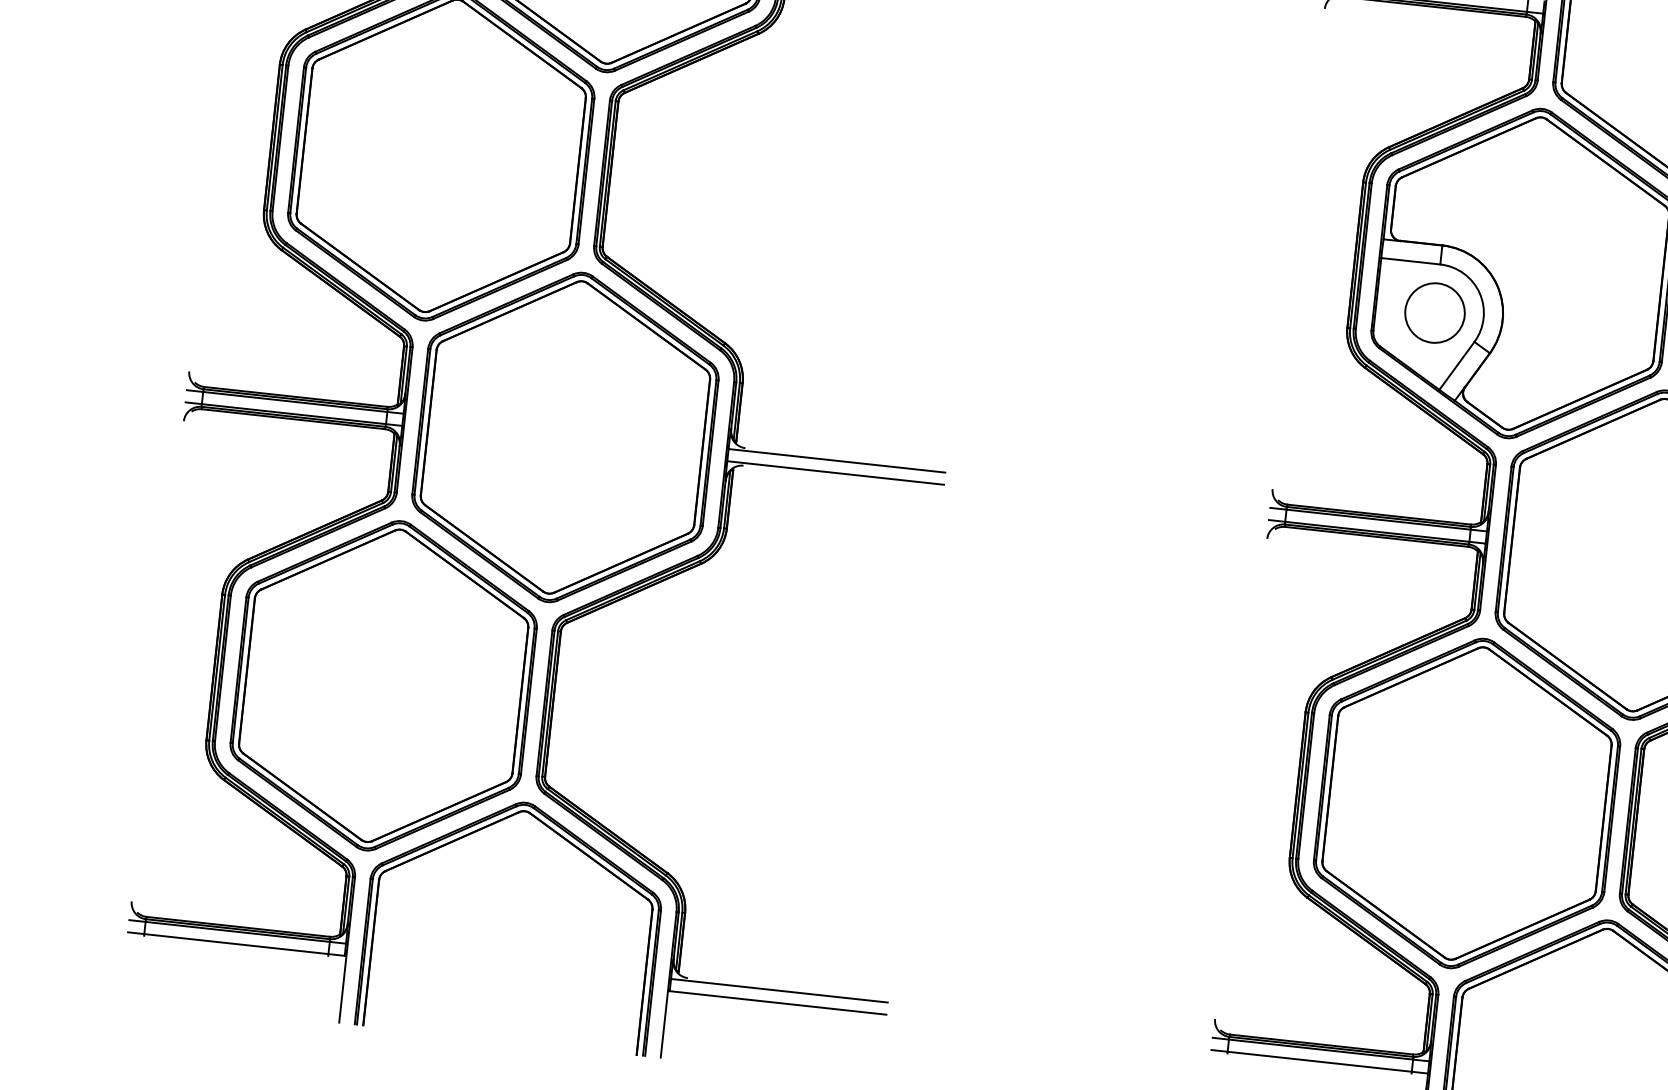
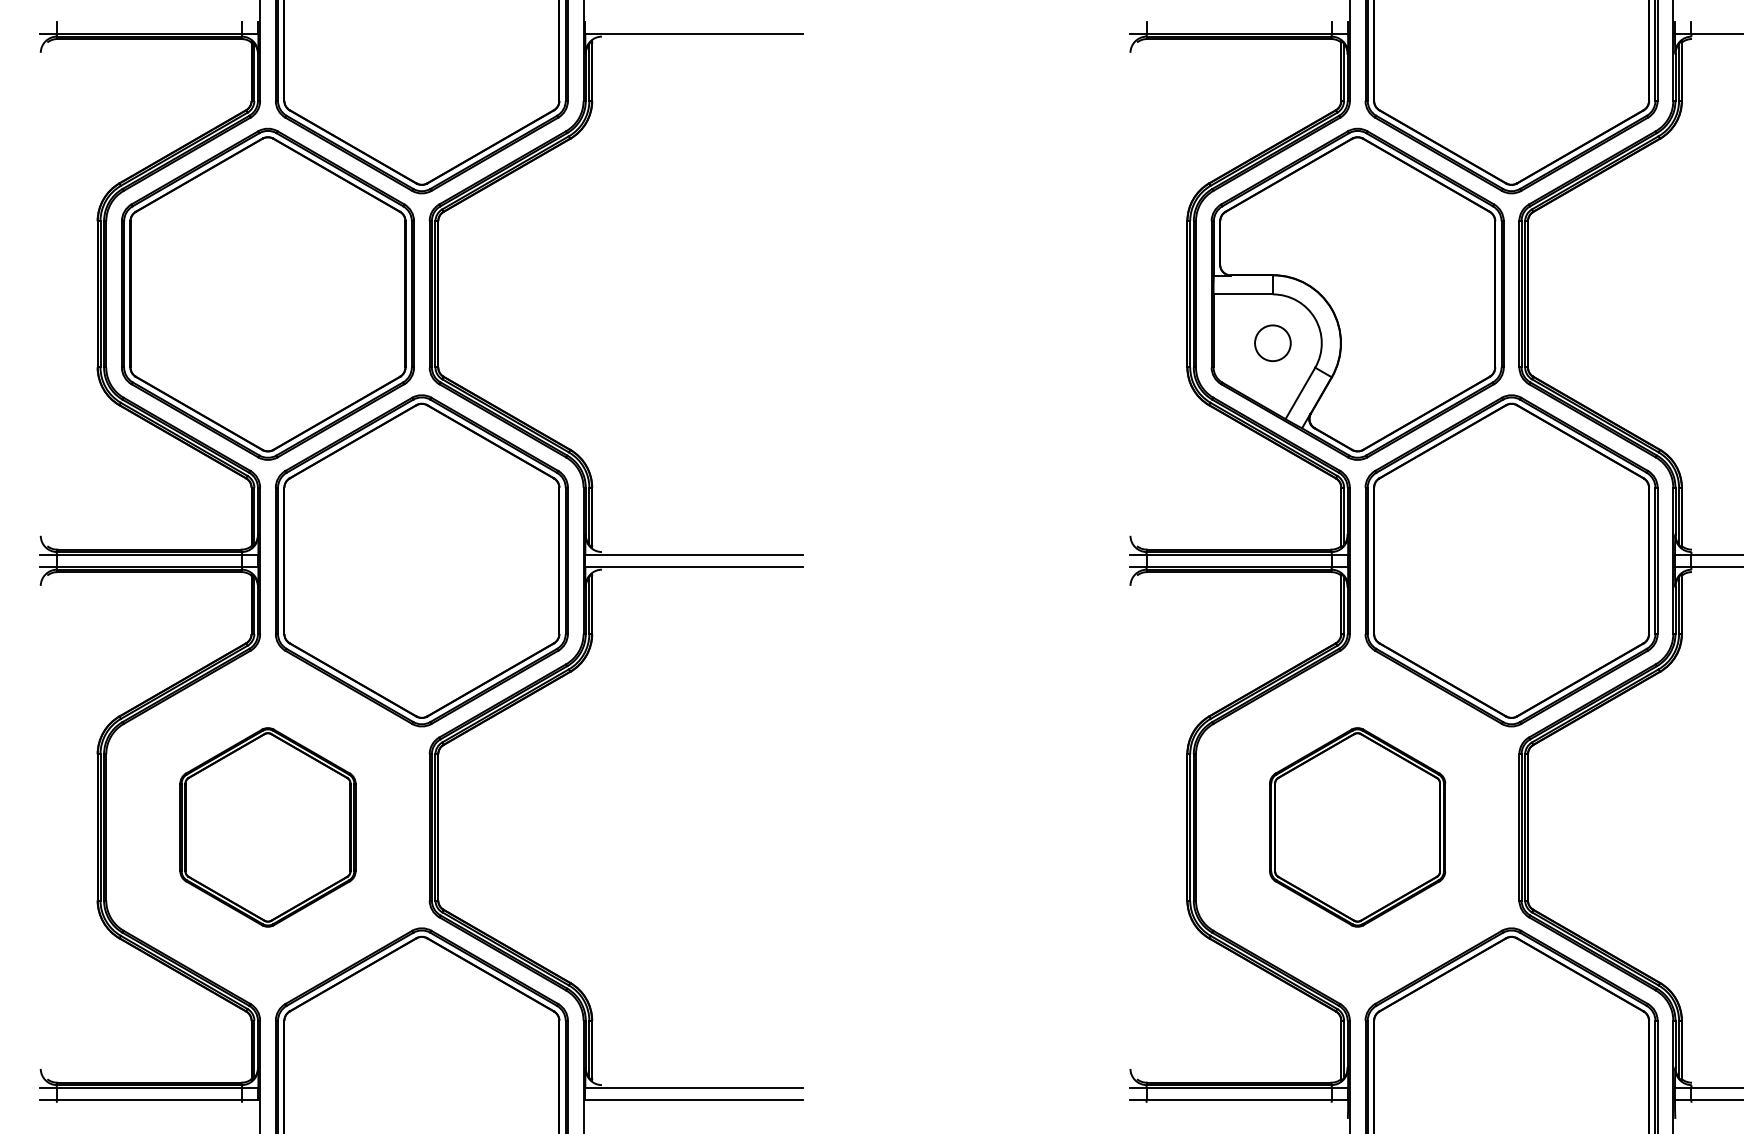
circle: (1434, 313) -> (1272, 343), size x0.6
part: (383, 685) -> (267, 827), size x0.6
part: (1466, 803) -> (1357, 827), size x0.6

